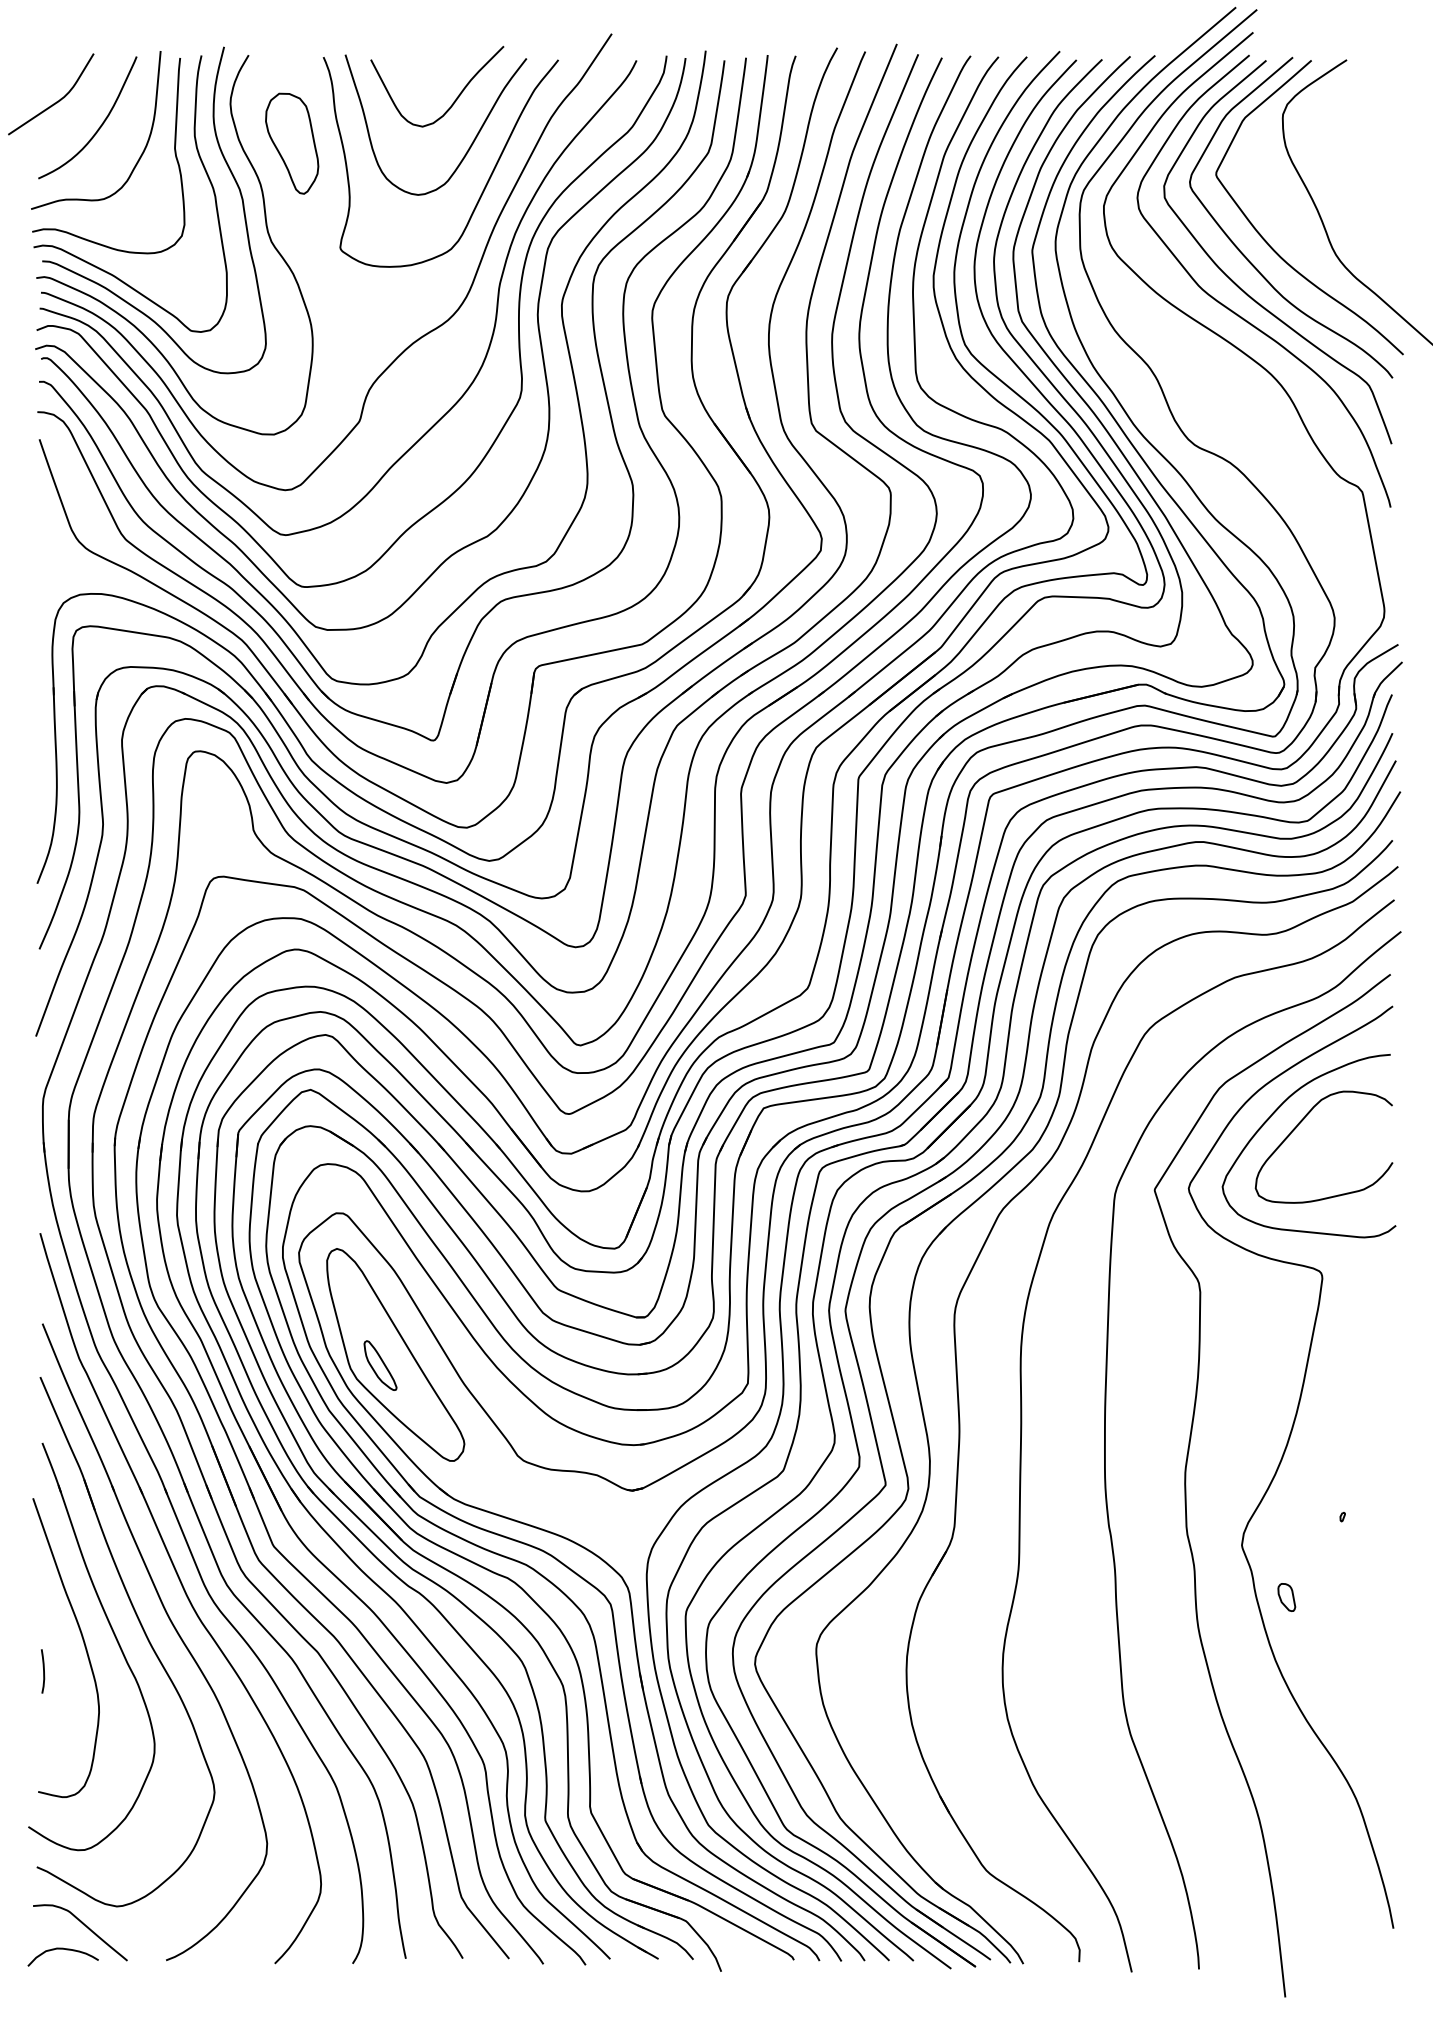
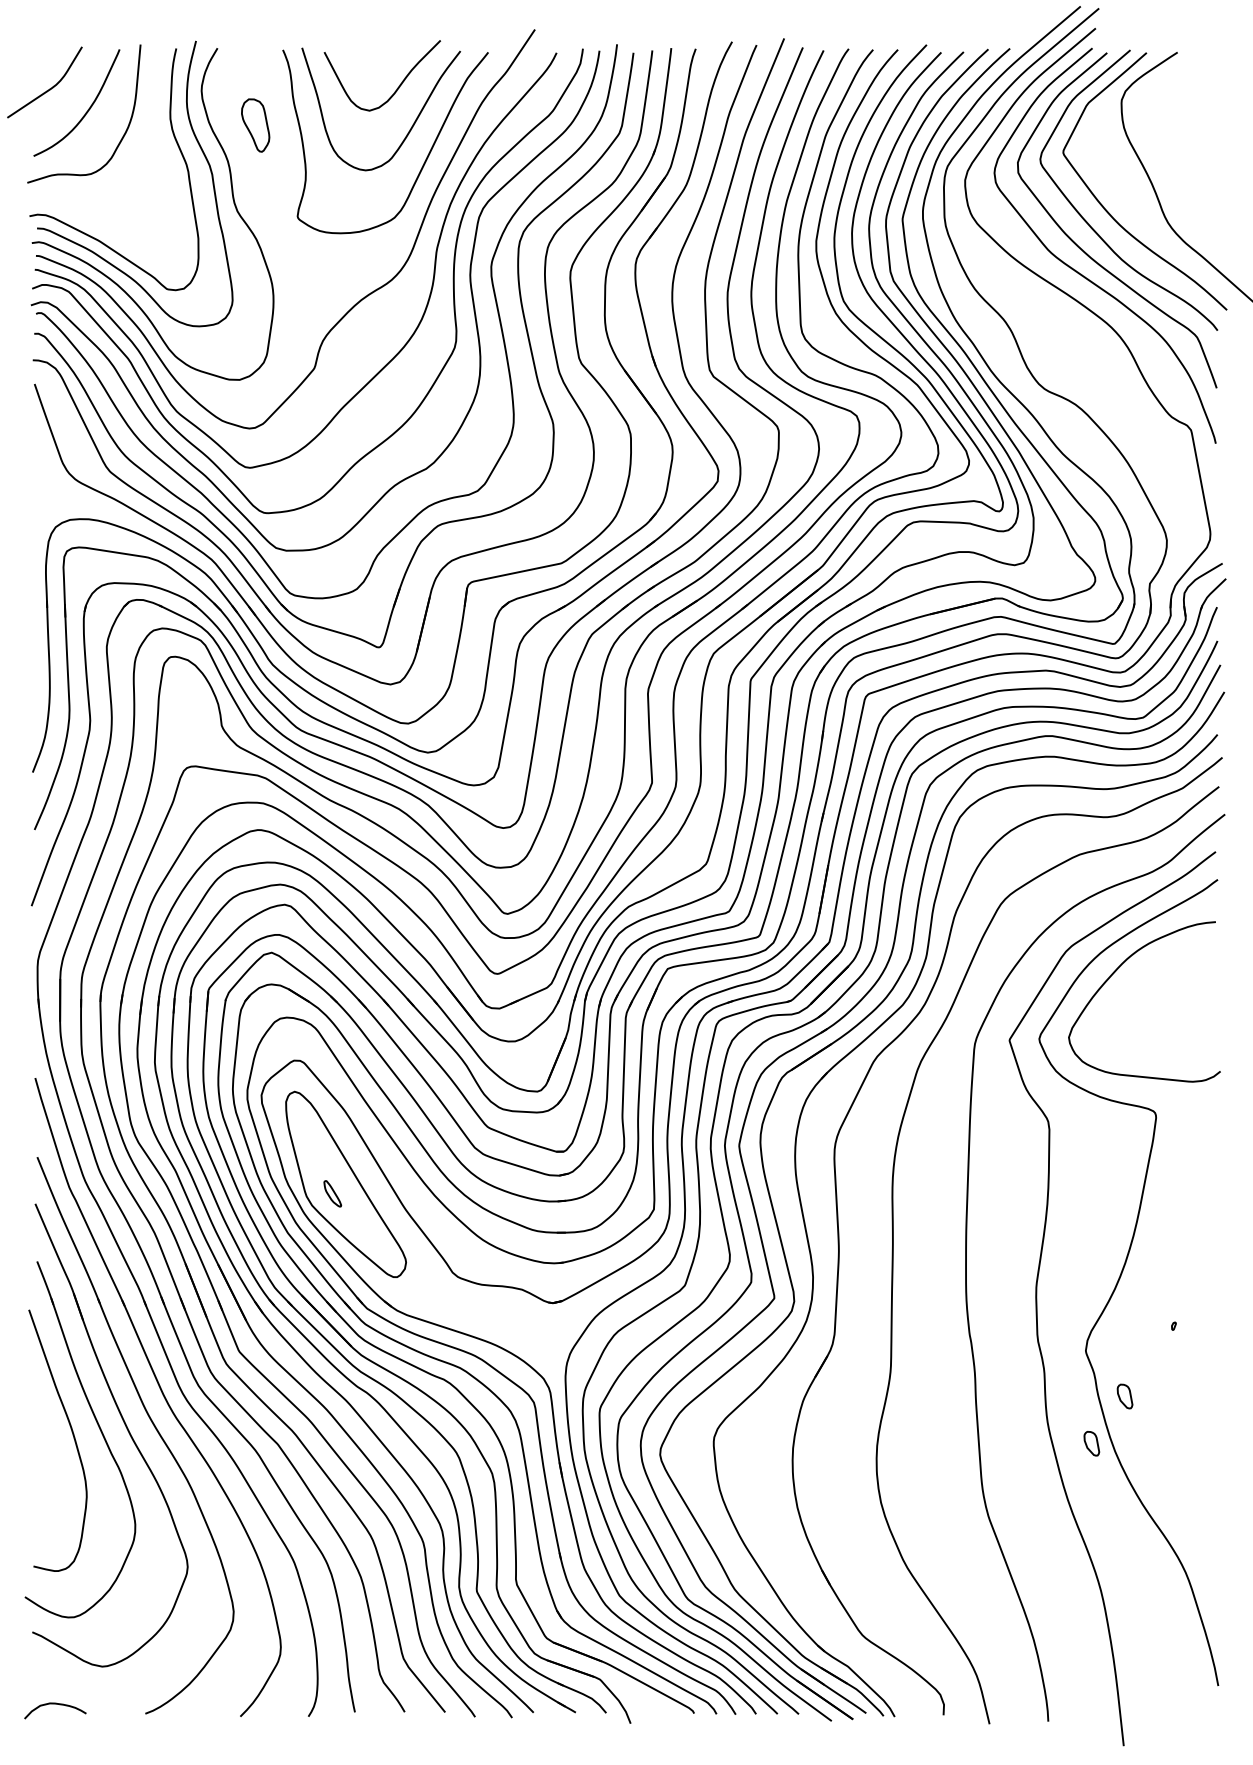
part: (292, 143) -> (255, 125), size x0.6
curve: (174, 153) -> (152, 134), removed
curve: (1297, 1127) -> (1134, 985), removed
part: (380, 1365) -> (332, 1193), size x0.6
part: (1248, 1651) -> (1091, 1443), added
curve: (43, 1671) -> (38, 1461), removed
curve: (83, 1925) -> (73, 1683), removed

